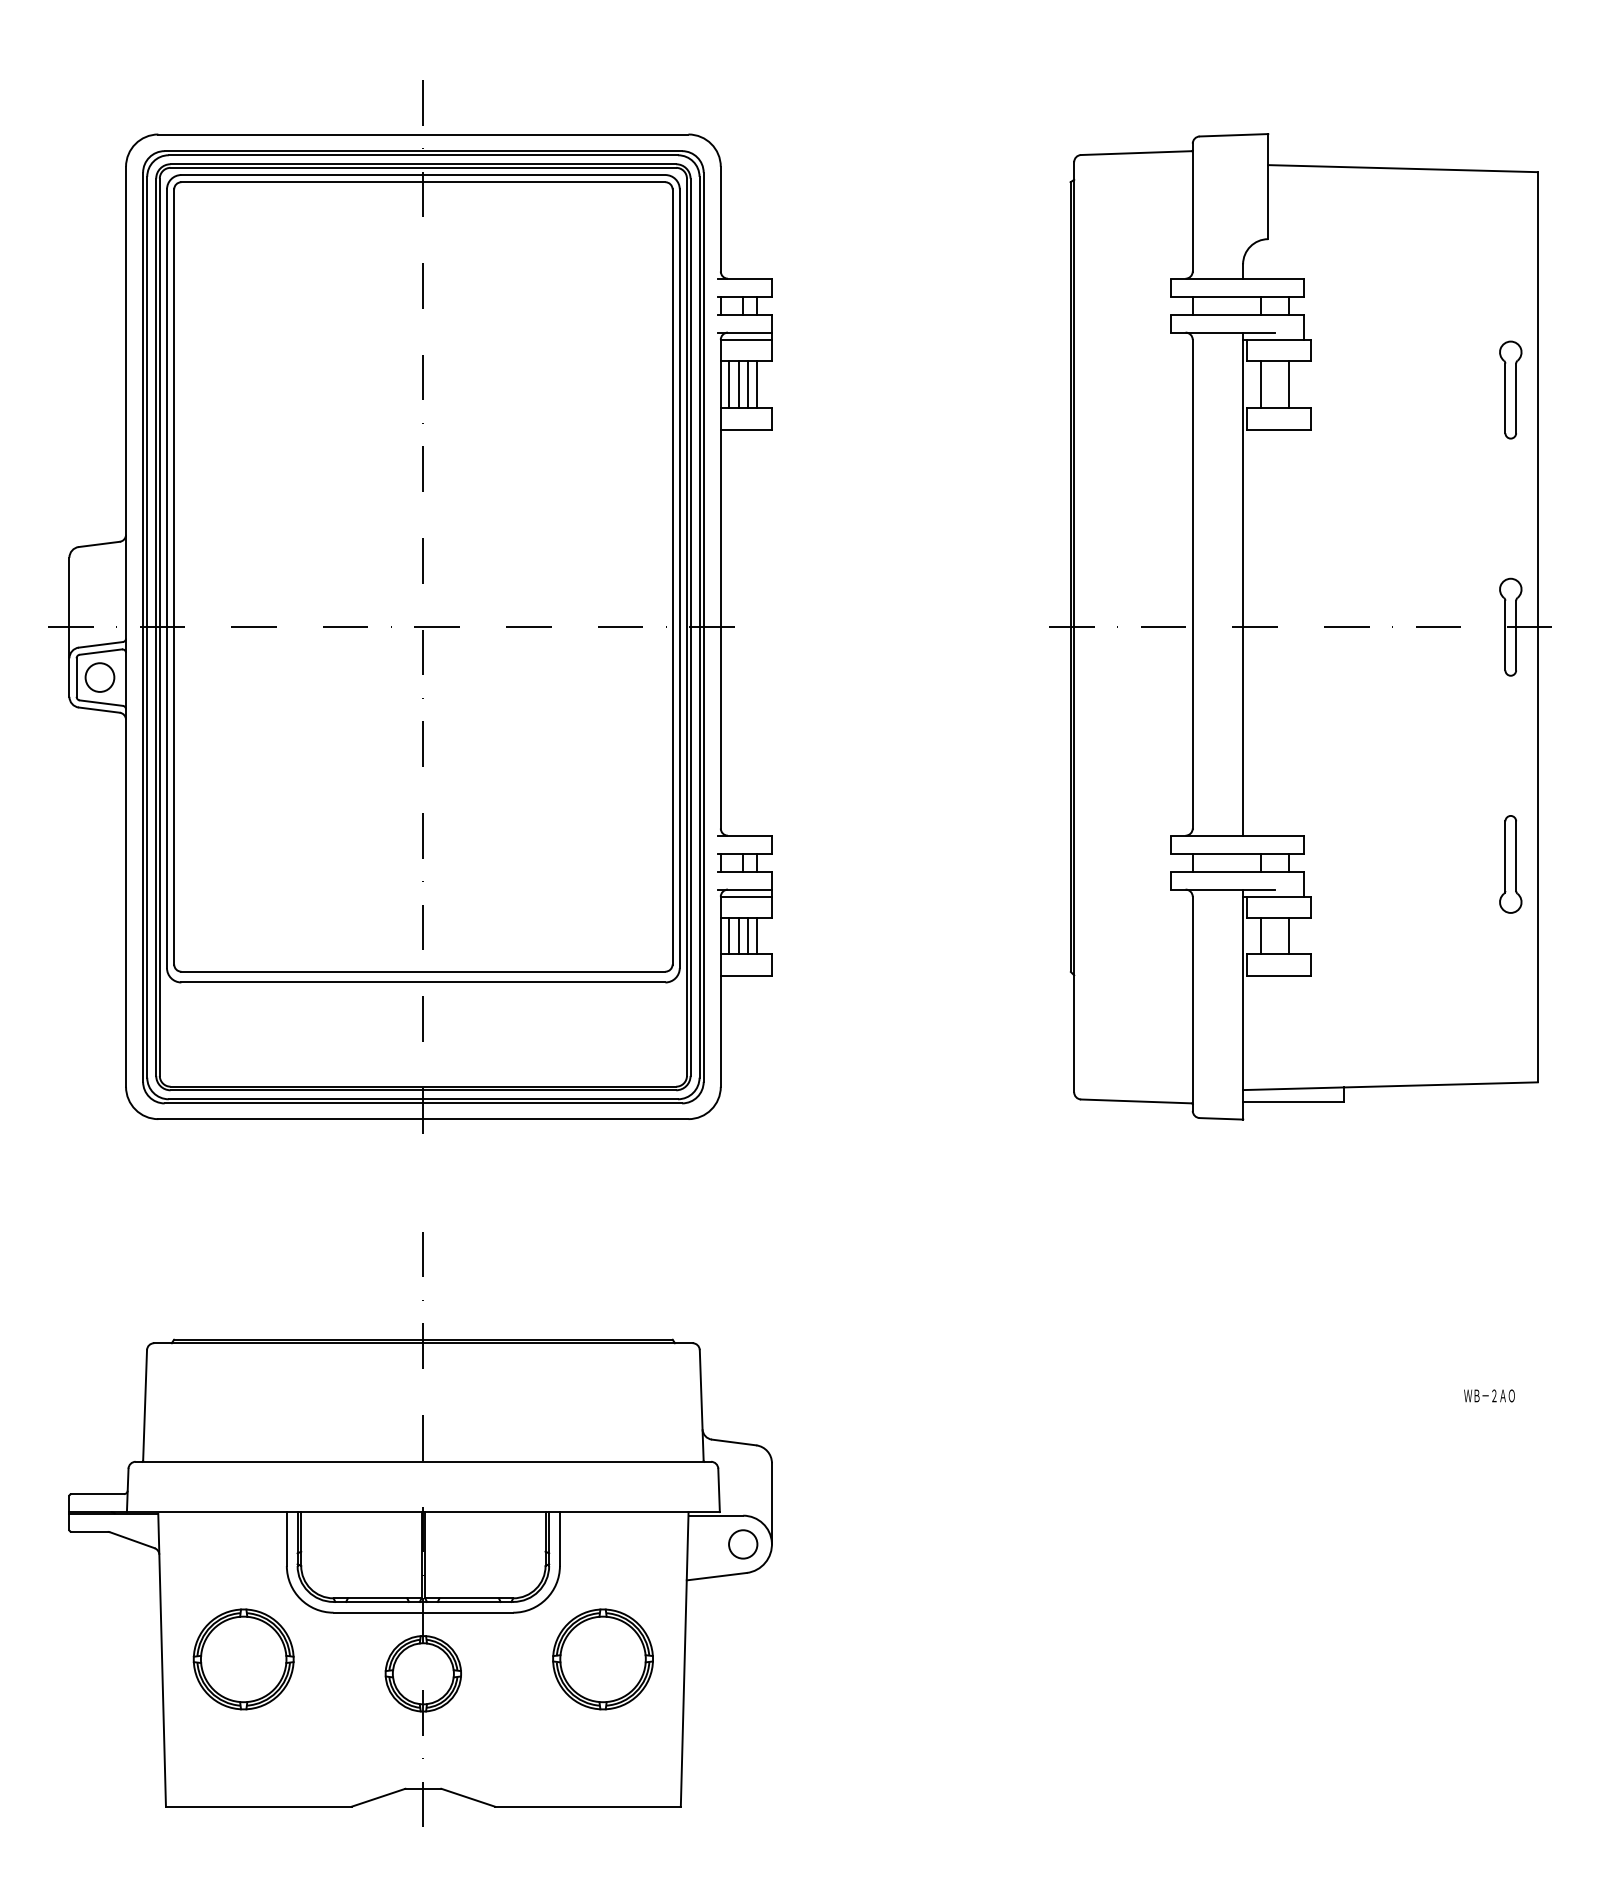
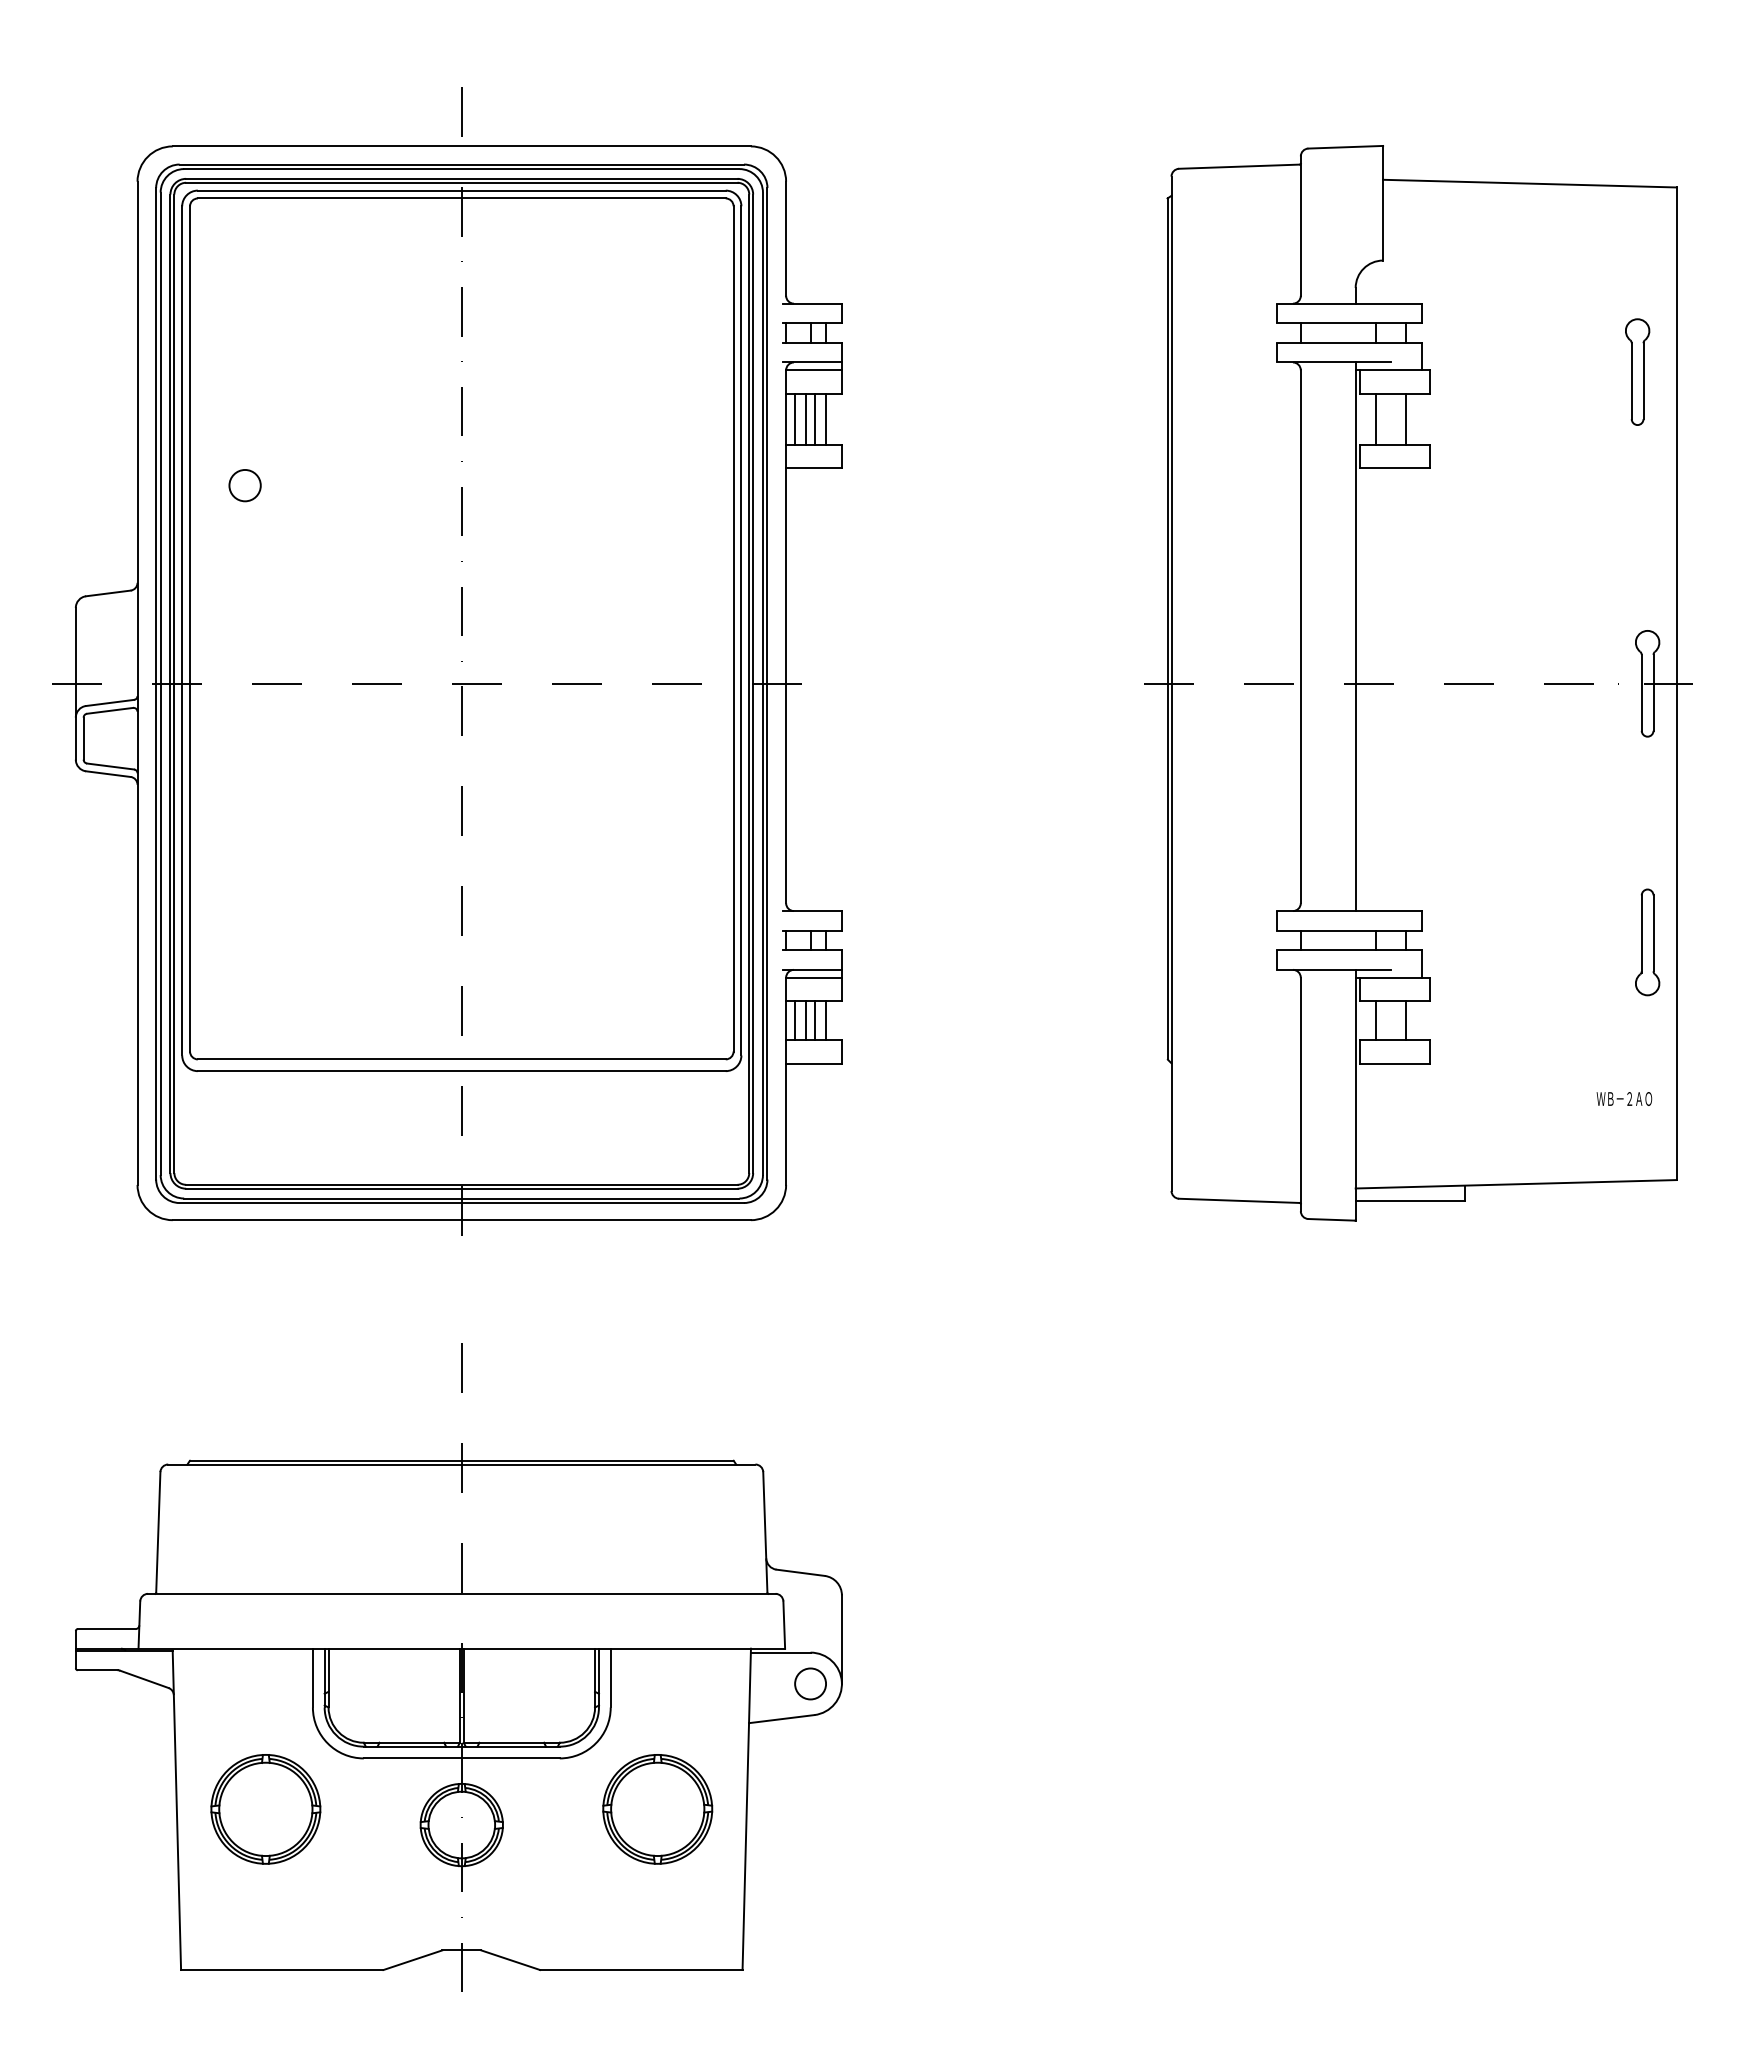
part: (1510, 389) -> (1637, 371), moved
circle: (99, 677) -> (244, 485), moved
text: (1489, 1395) -> (1624, 1098), moved

